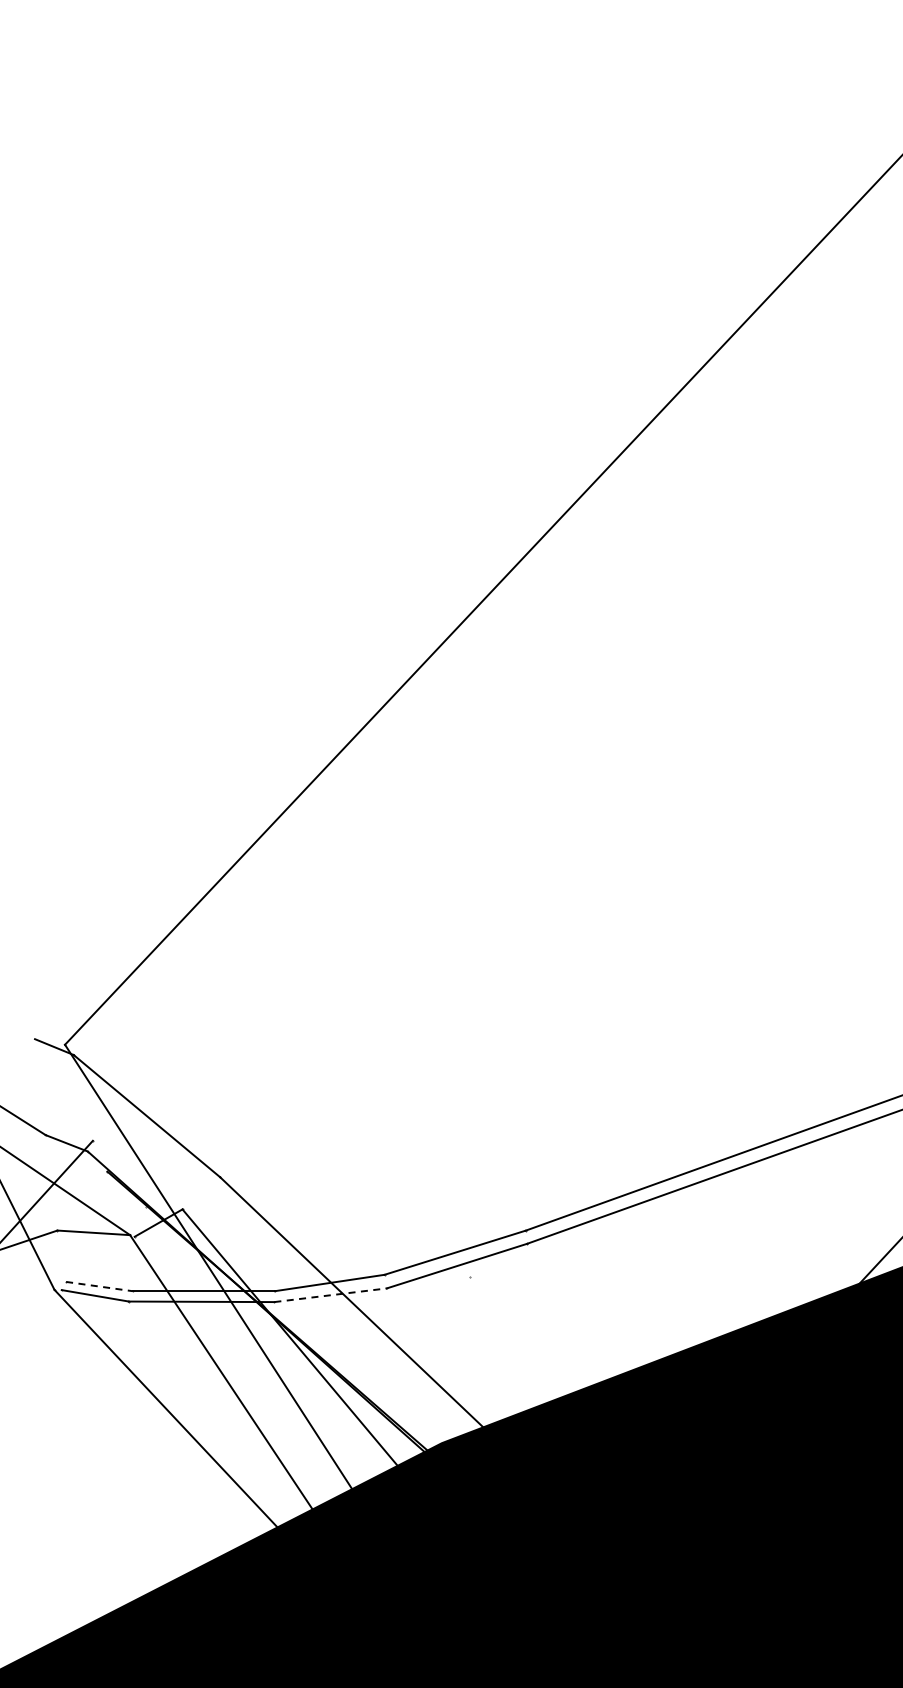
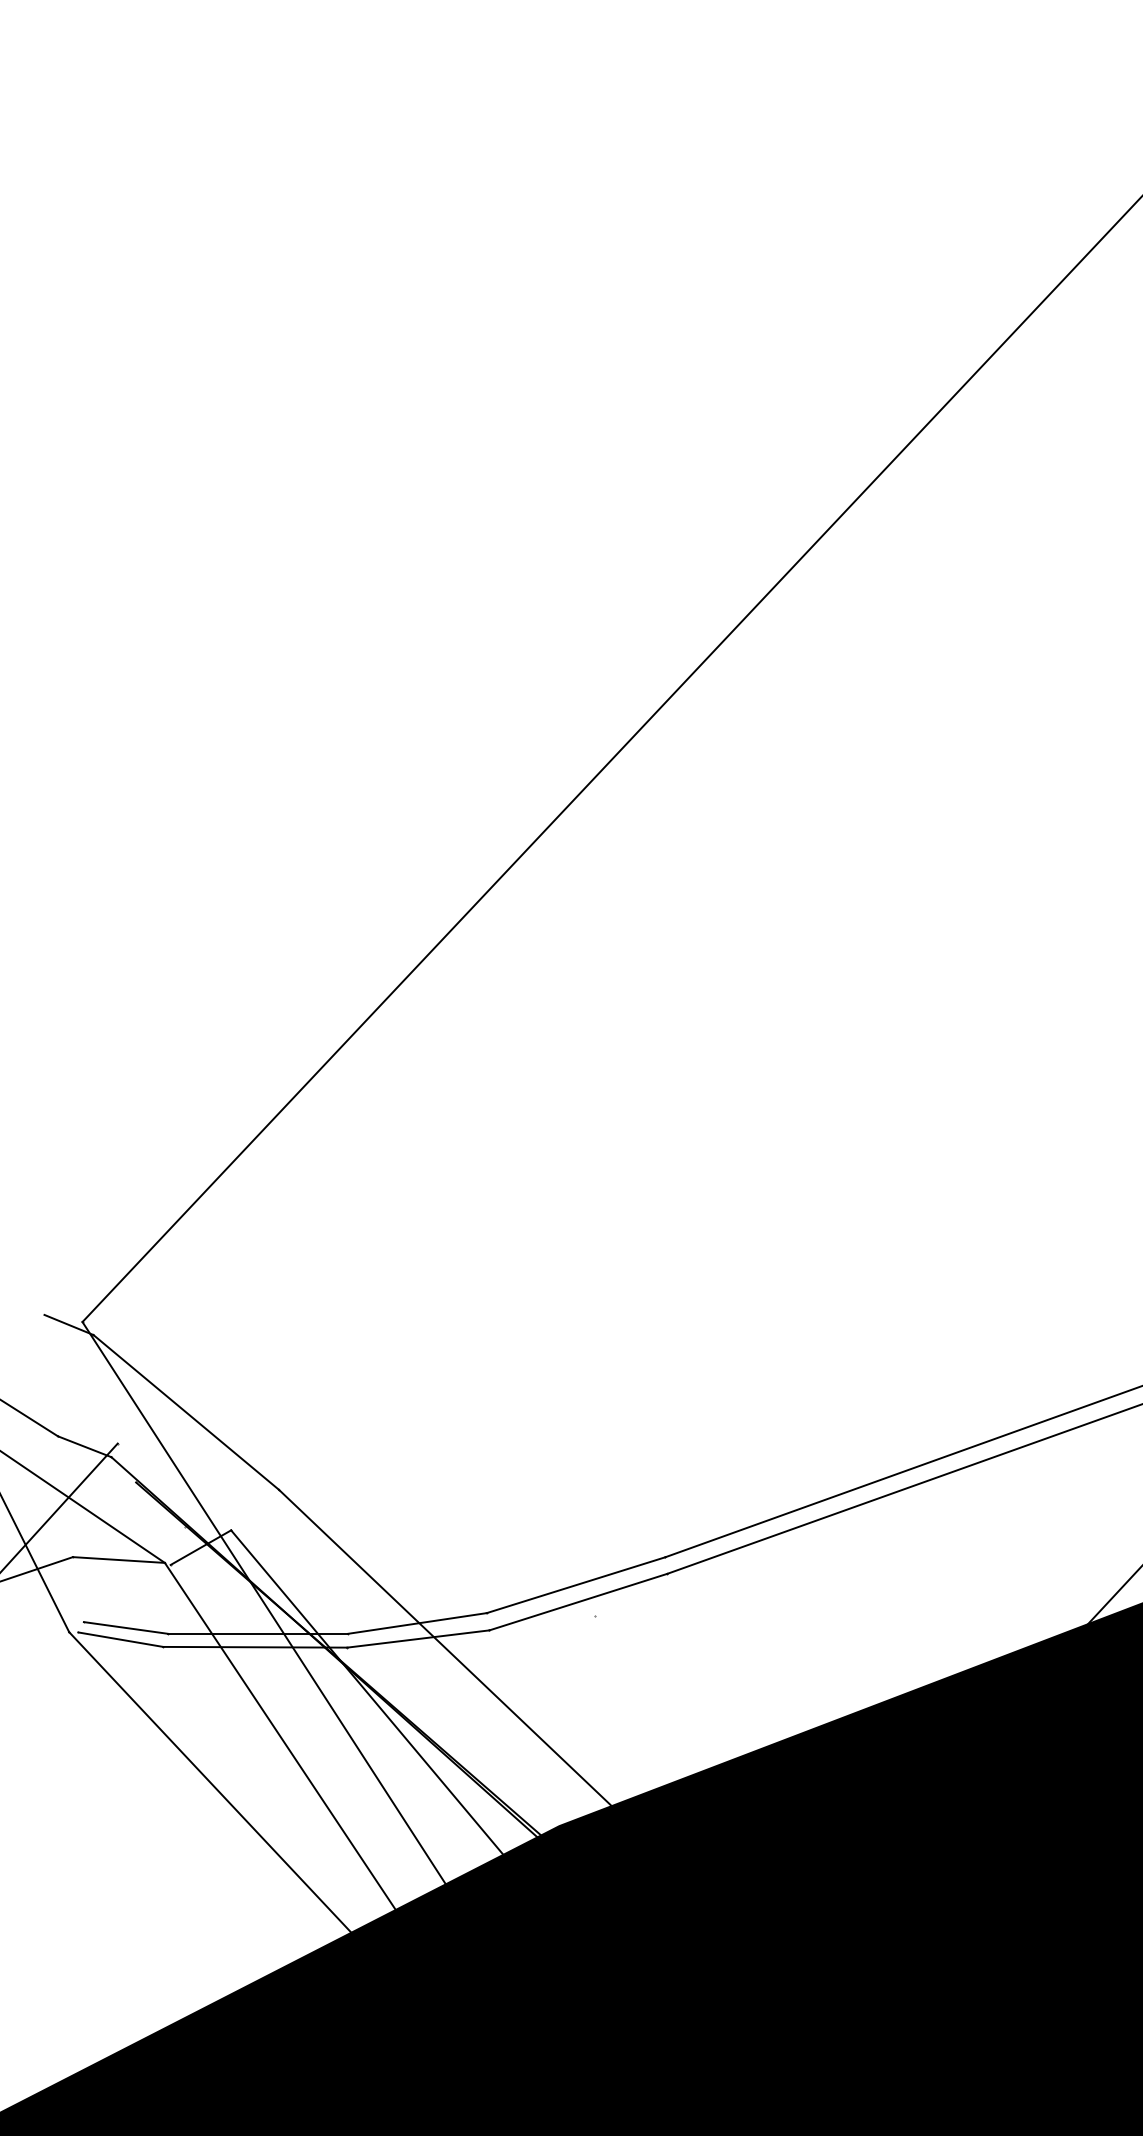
line: (99, 1286) -> (126, 1627), dashed -> solid
line: (330, 1295) -> (418, 1639), dashed -> solid

